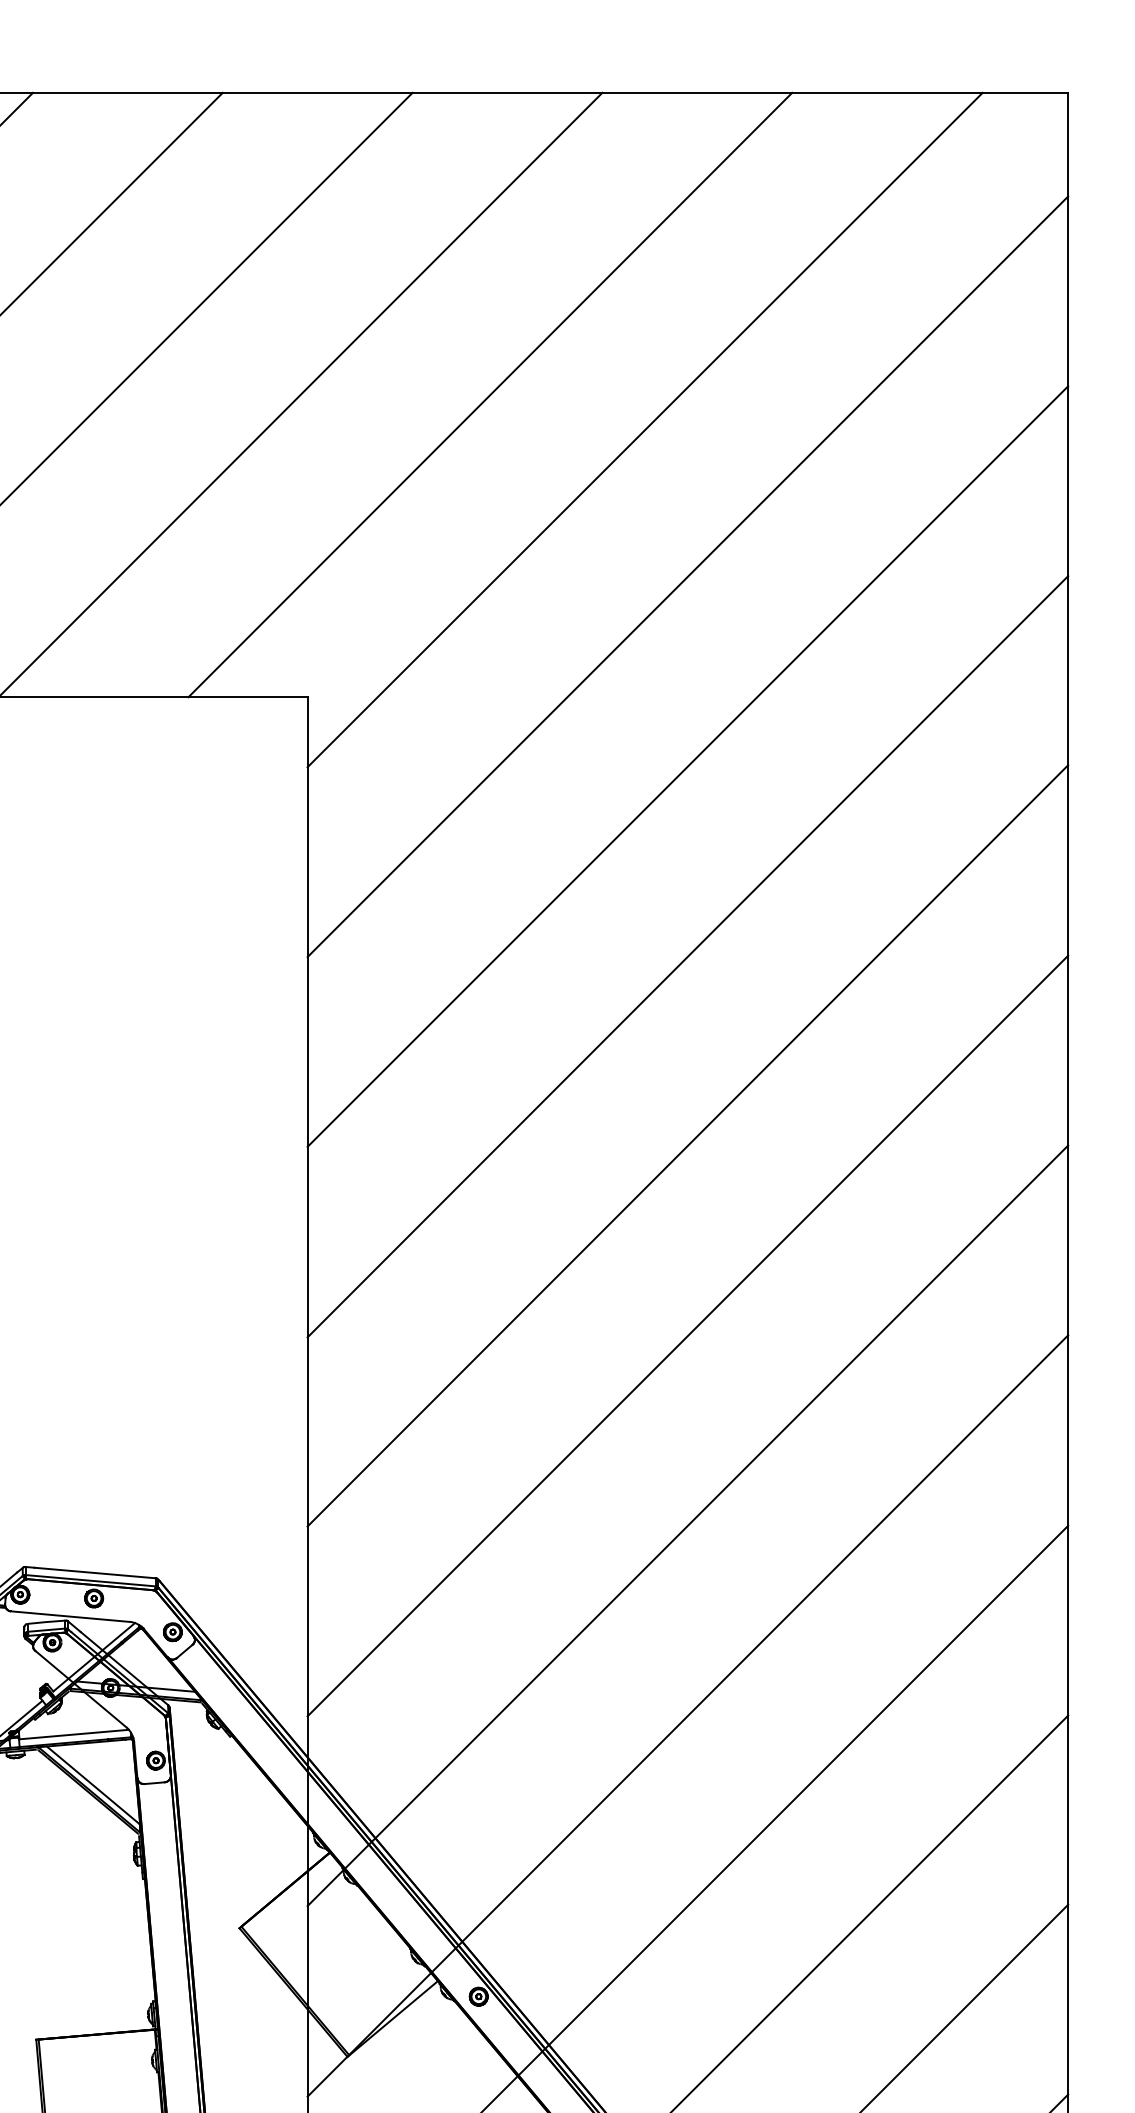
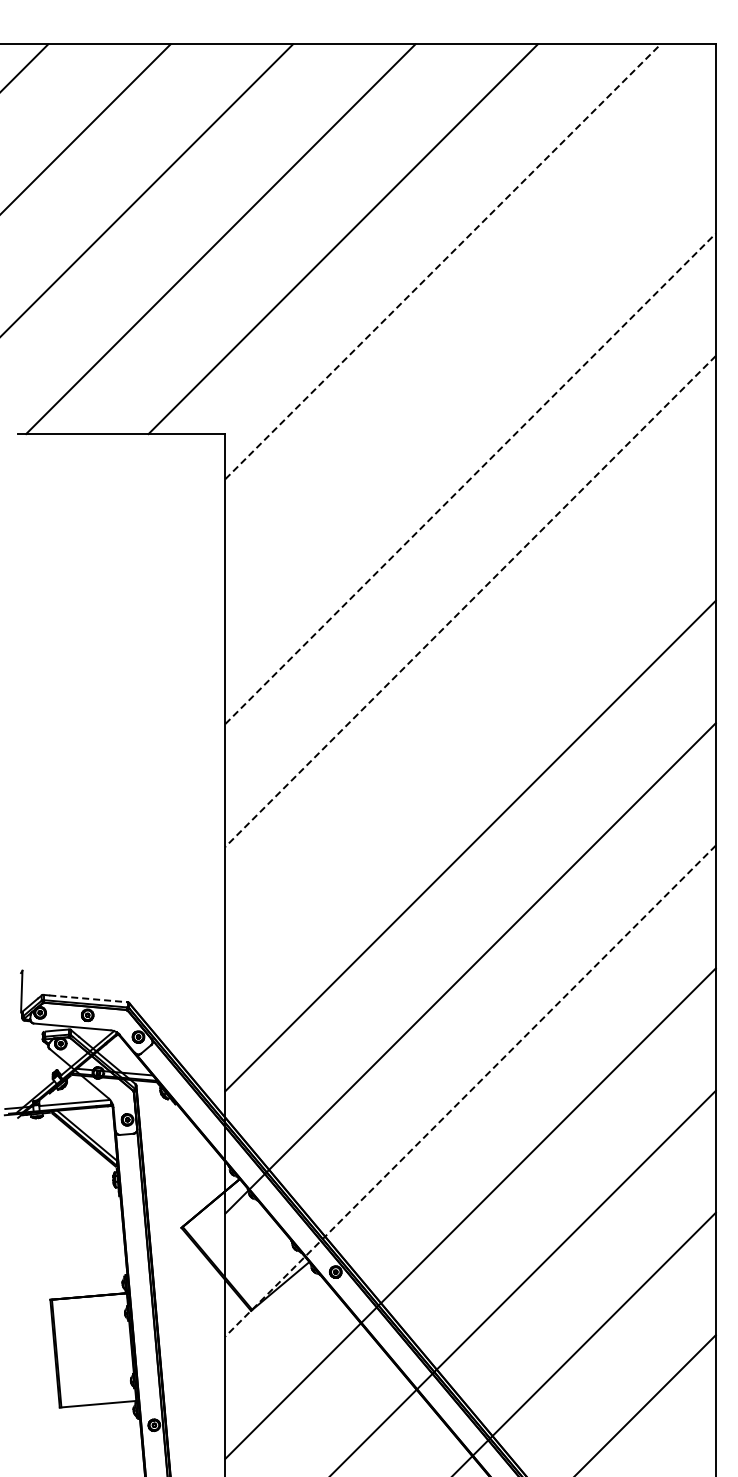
line: (645, 429) -> (443, 261), solid -> dashed
line: (687, 576) -> (470, 356), removed
line: (687, 766) -> (470, 478), solid -> dashed
line: (687, 956) -> (470, 601), solid -> dashed
line: (687, 1144) -> (470, 722), removed
line: (95, 1572) -> (88, 998), solid -> dashed
line: (687, 1716) -> (470, 1091), solid -> dashed

